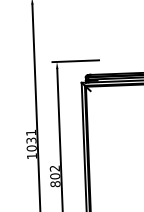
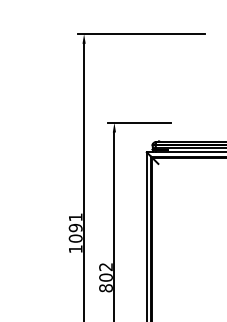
text: (31, 140) -> (75, 228), 1031 -> 1091

